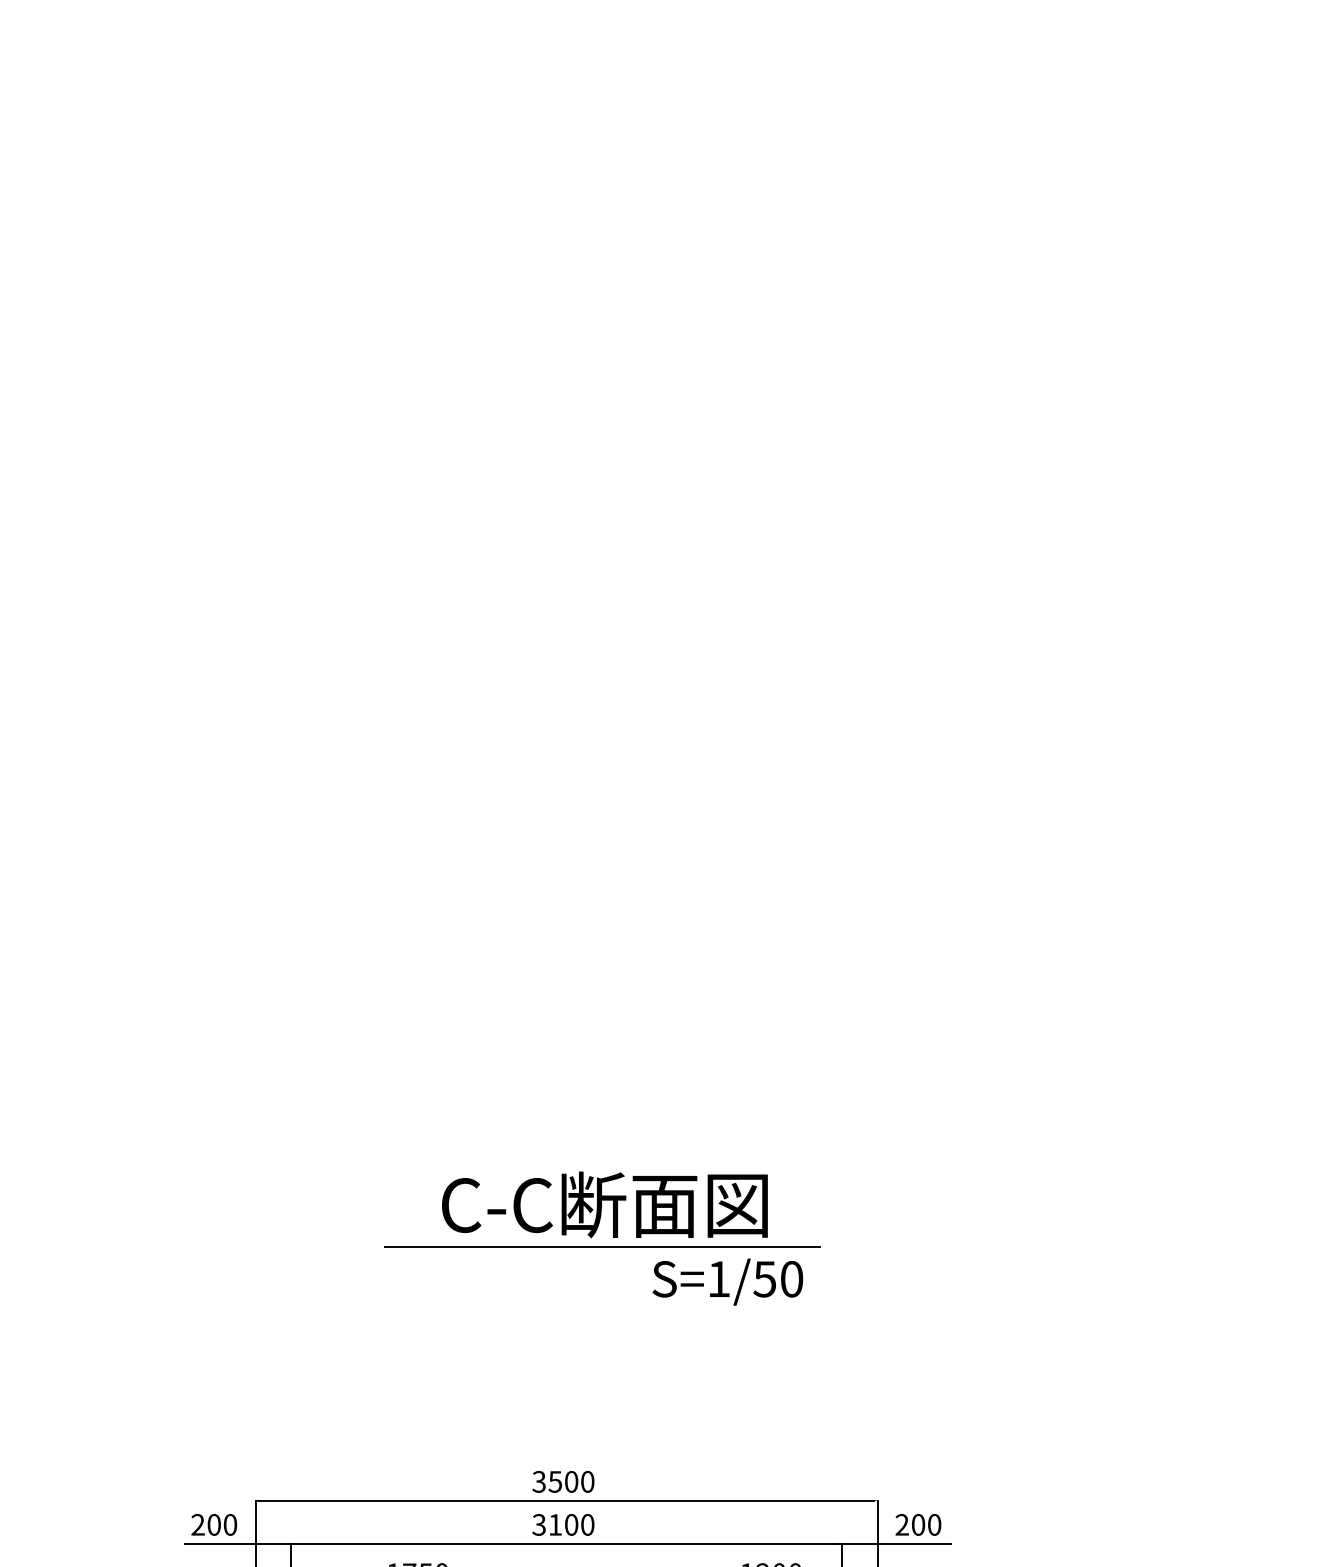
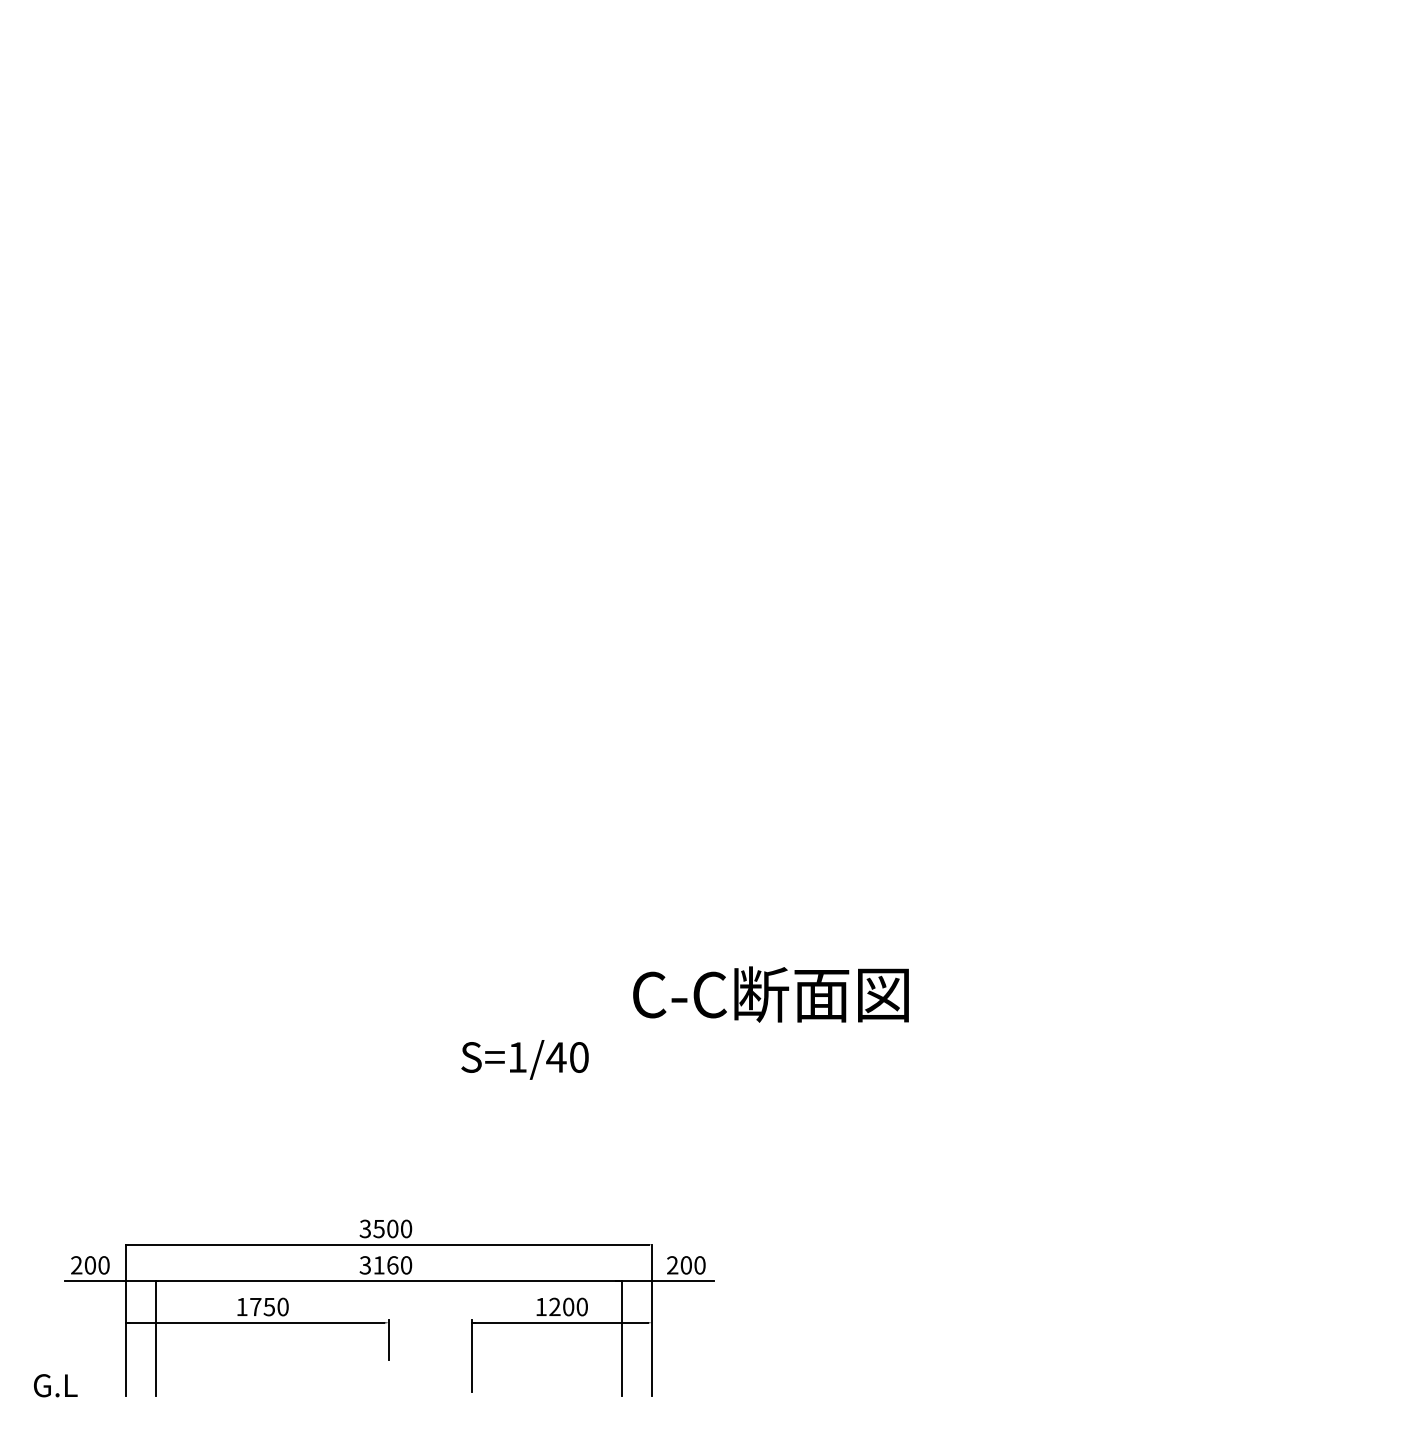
text: (604, 1204) -> (770, 994), moved
line: (601, 1247) -> (418, 1030), removed
text: (765, 1279) -> (556, 1057), S=1/50 -> S=1/40
text: (571, 1525) -> (392, 1265), 3100 -> 3160

